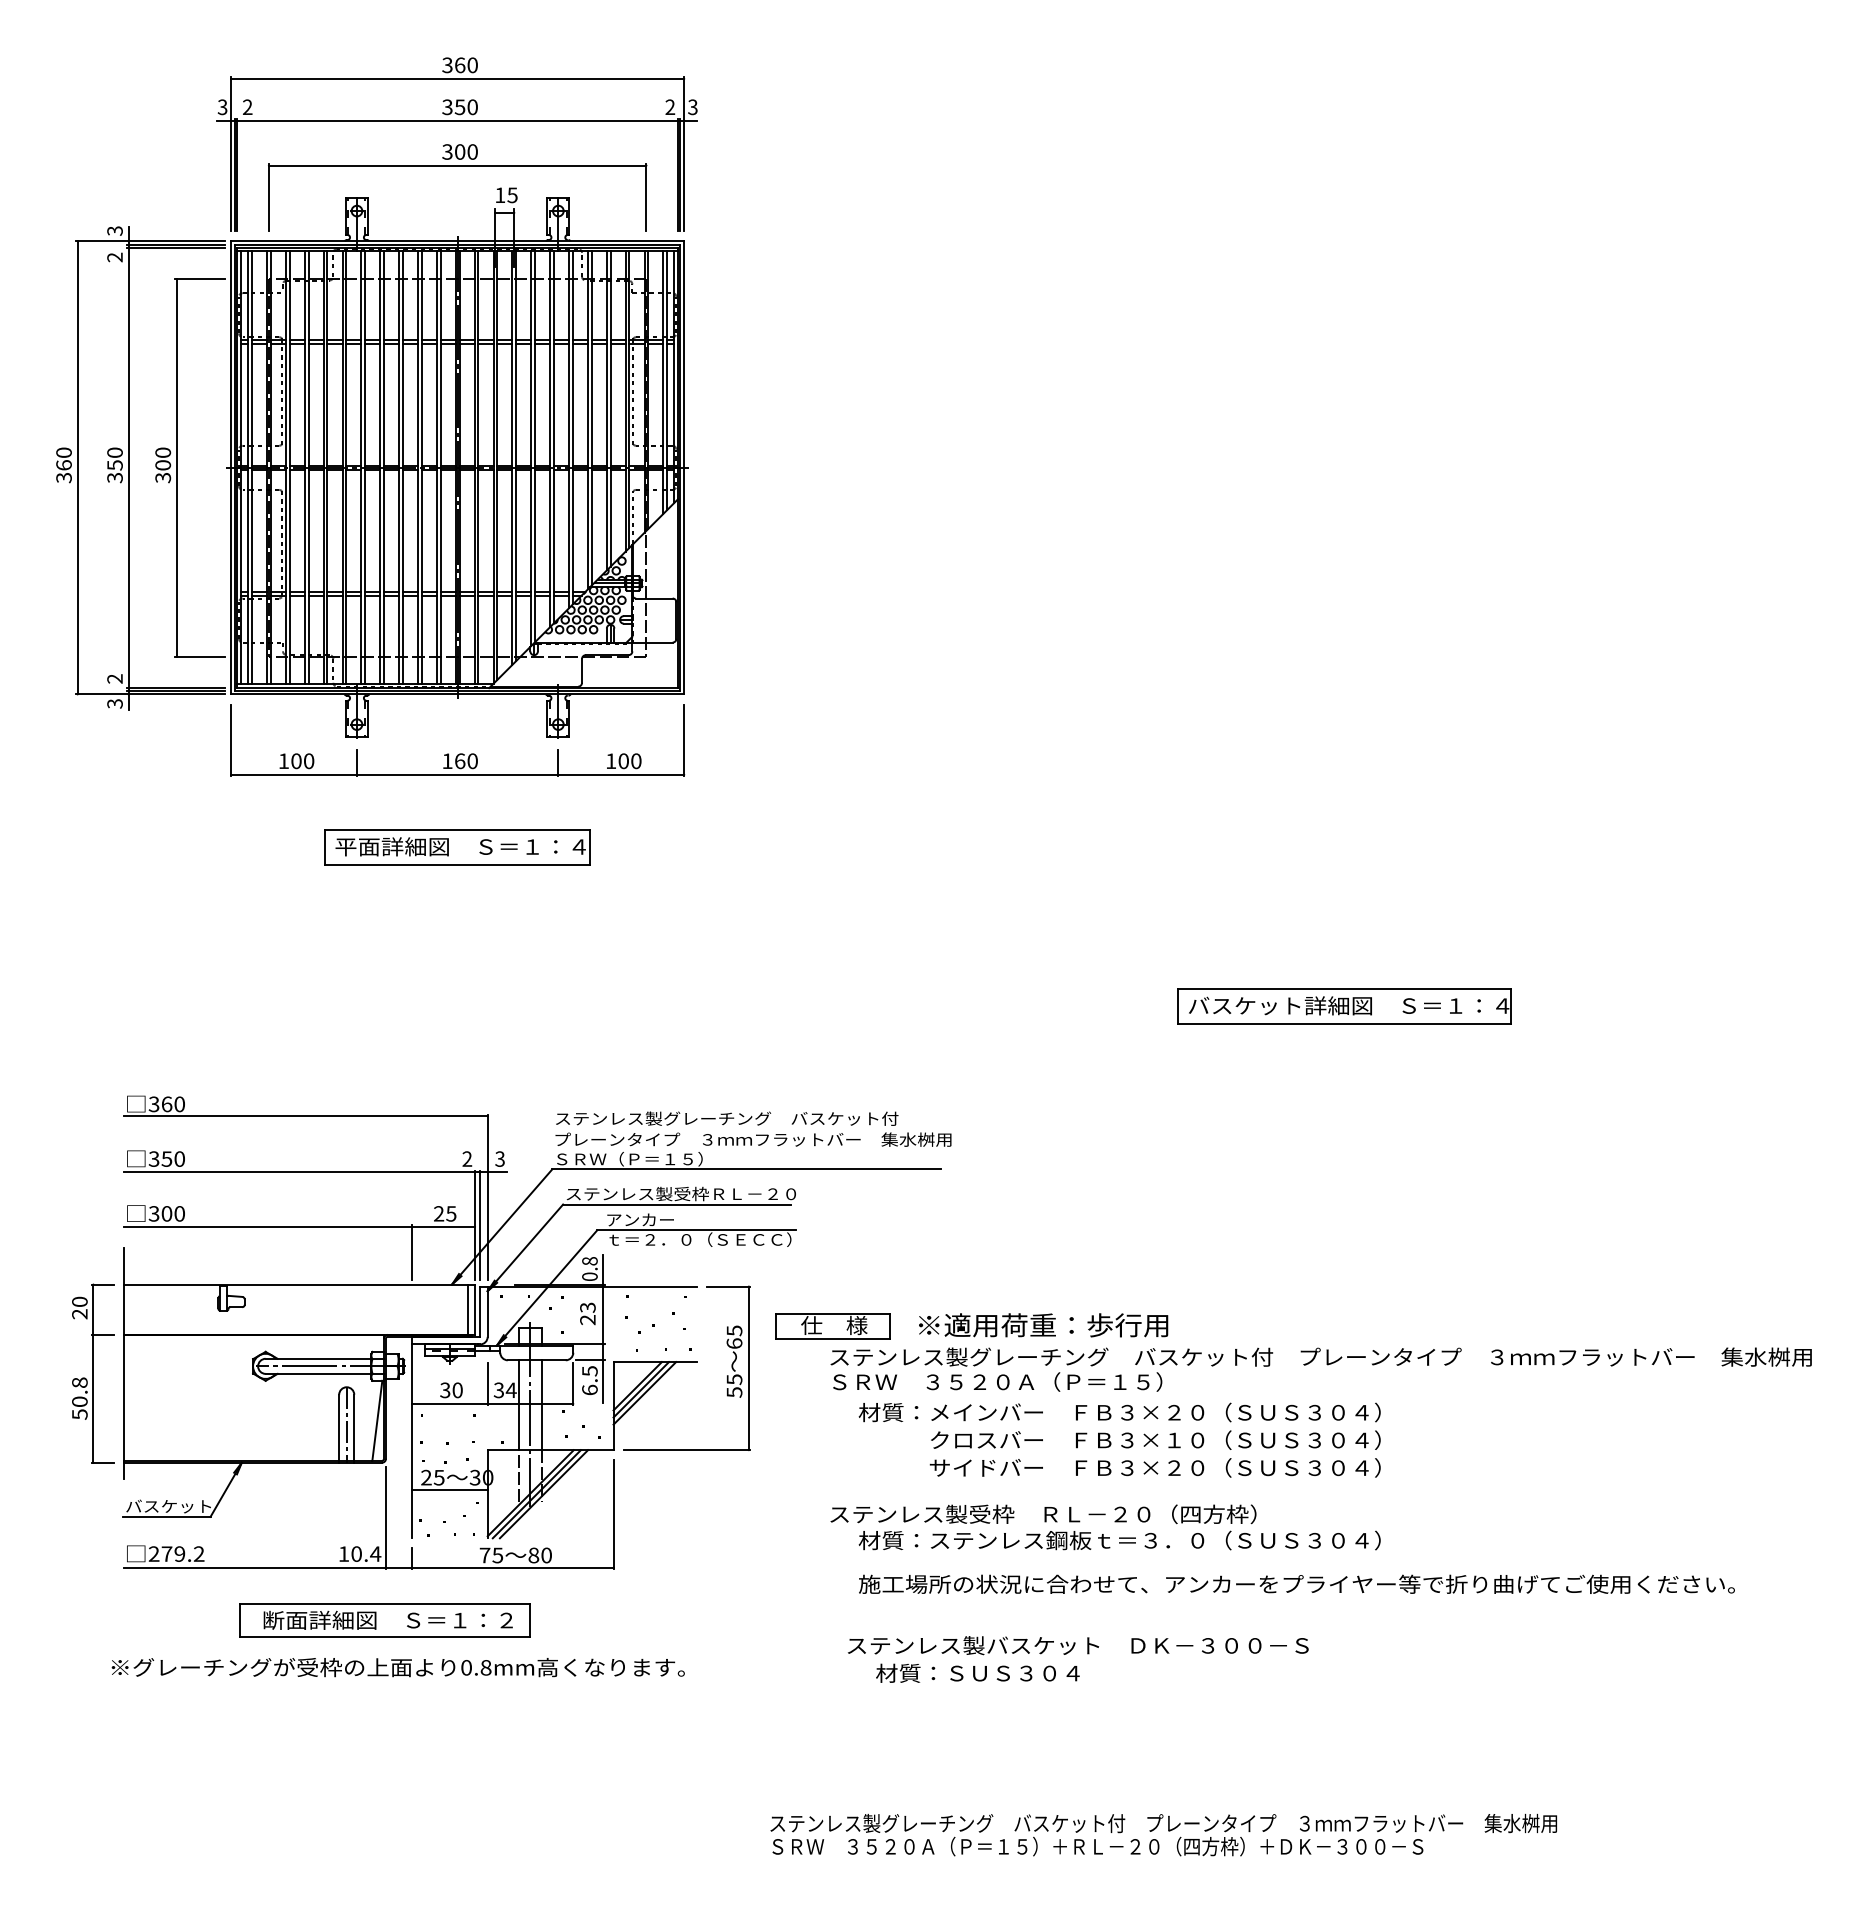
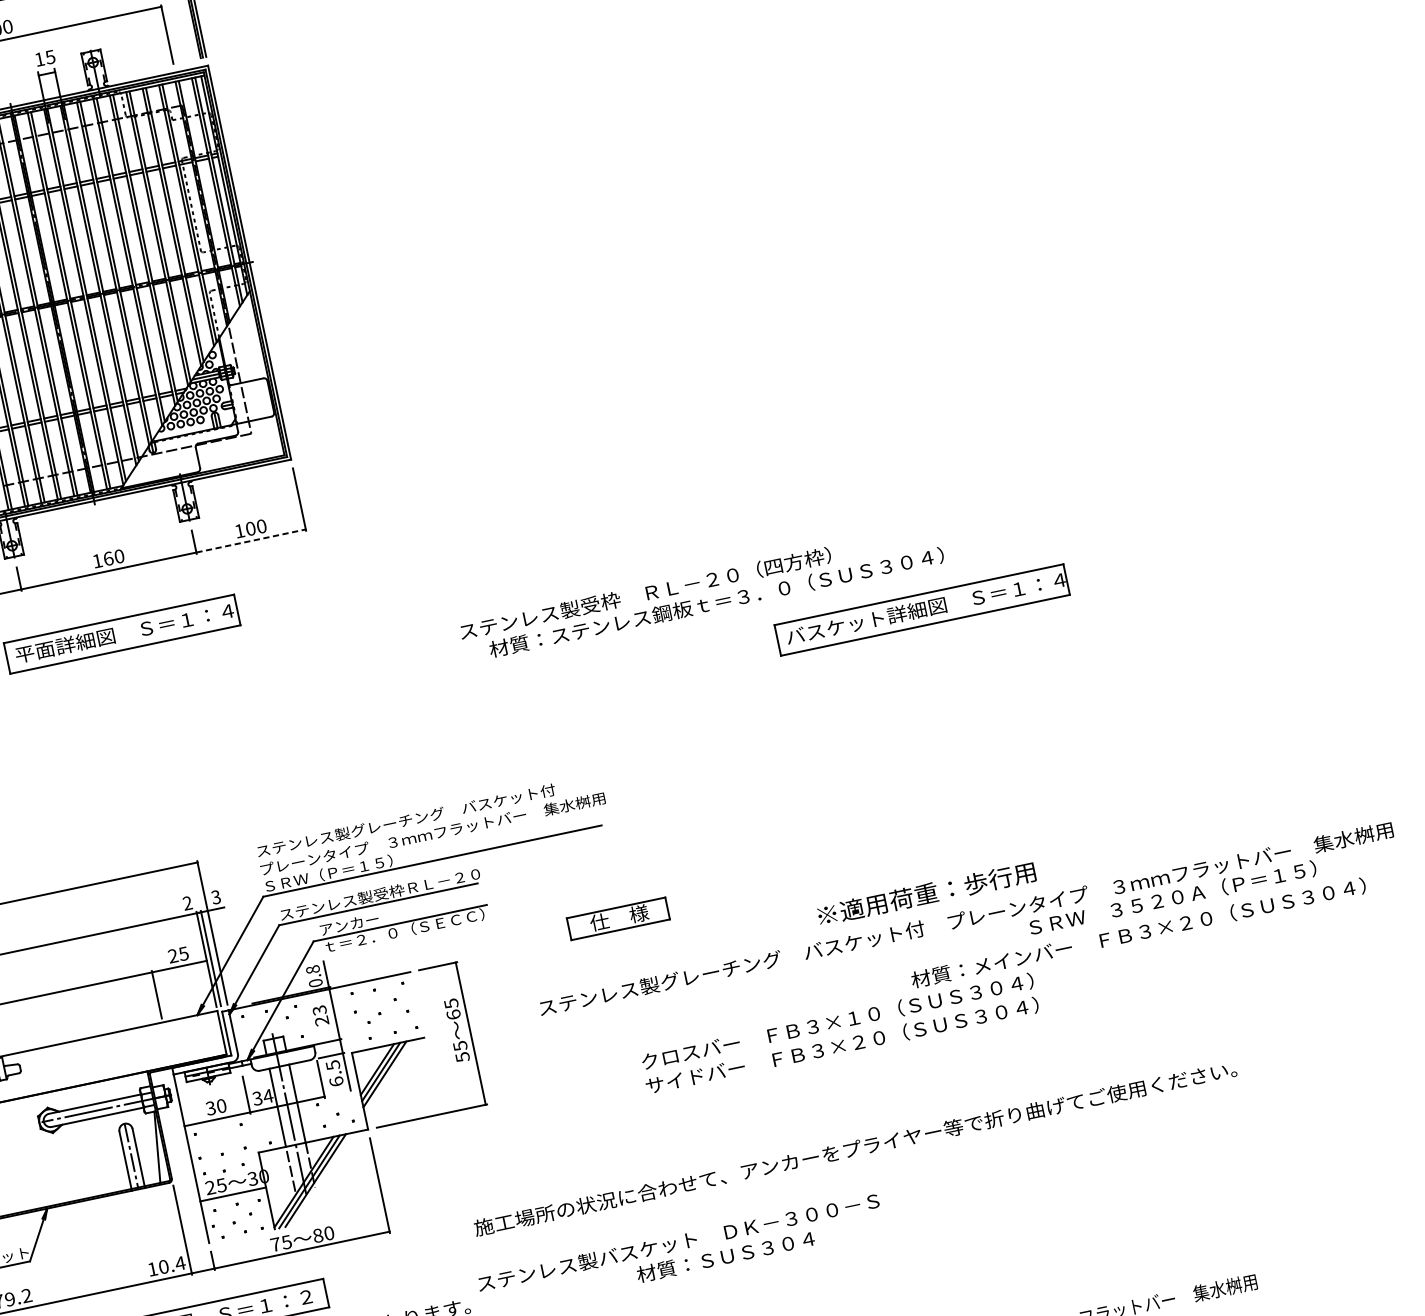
line: (621, 774) -> (251, 540), solid -> dashed
line: (467, 1309) -> (215, 1034), removed
text: (1043, 1325) -> (926, 894), moved
part: (832, 1326) -> (617, 919), moved
text: (997, 1381) -> (1172, 897), moved
text: (1119, 1412) -> (1138, 933), moved
text: (1105, 1527) -> (701, 593), moved
text: (1296, 1583) -> (854, 1148), moved
text: (1078, 1645) -> (678, 1242), moved

